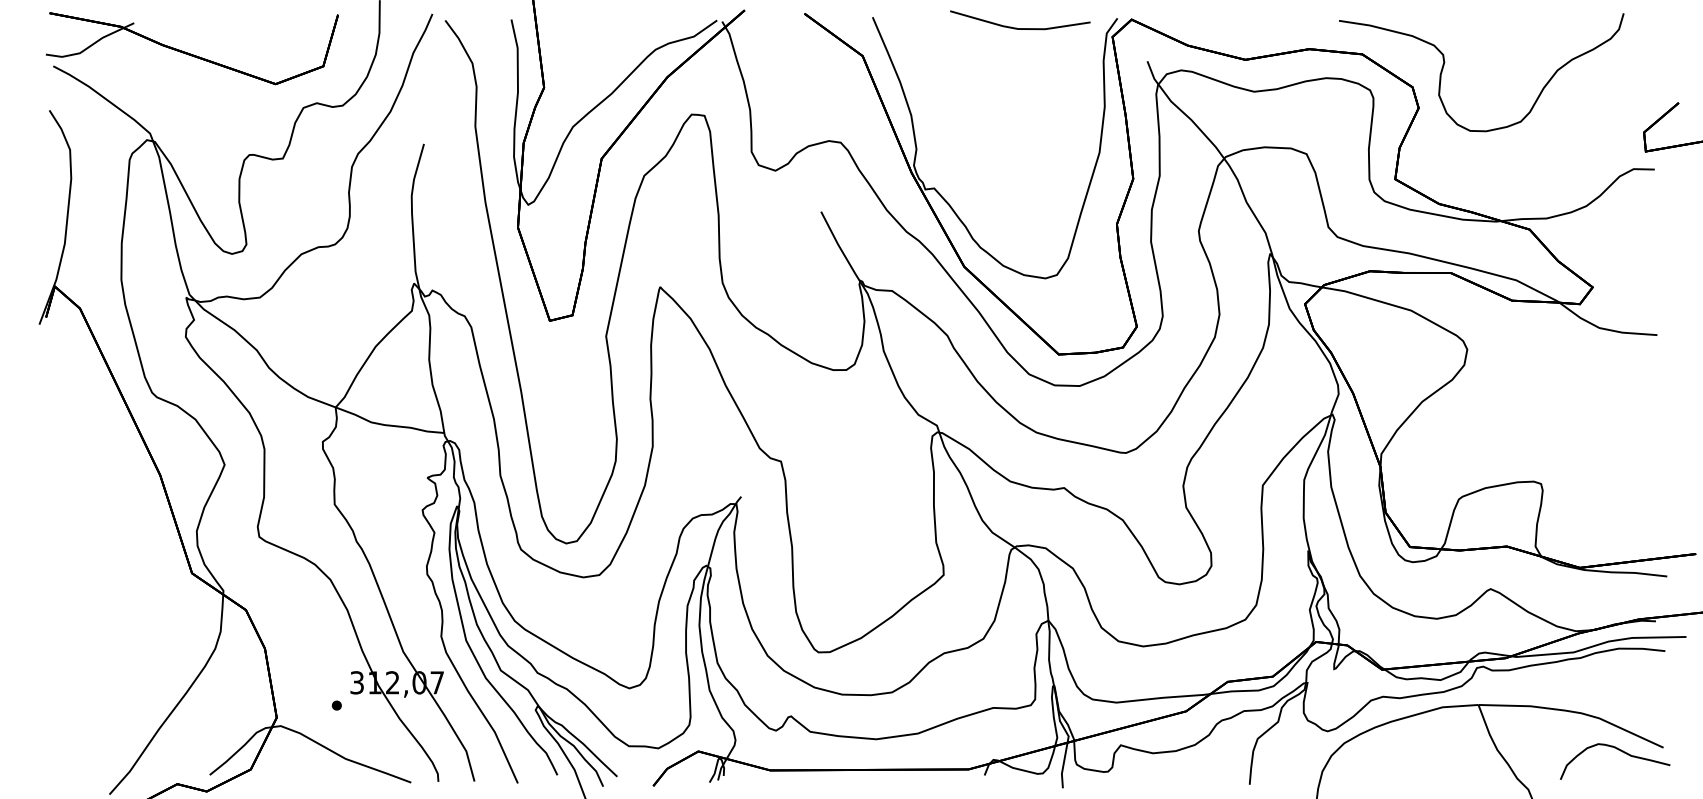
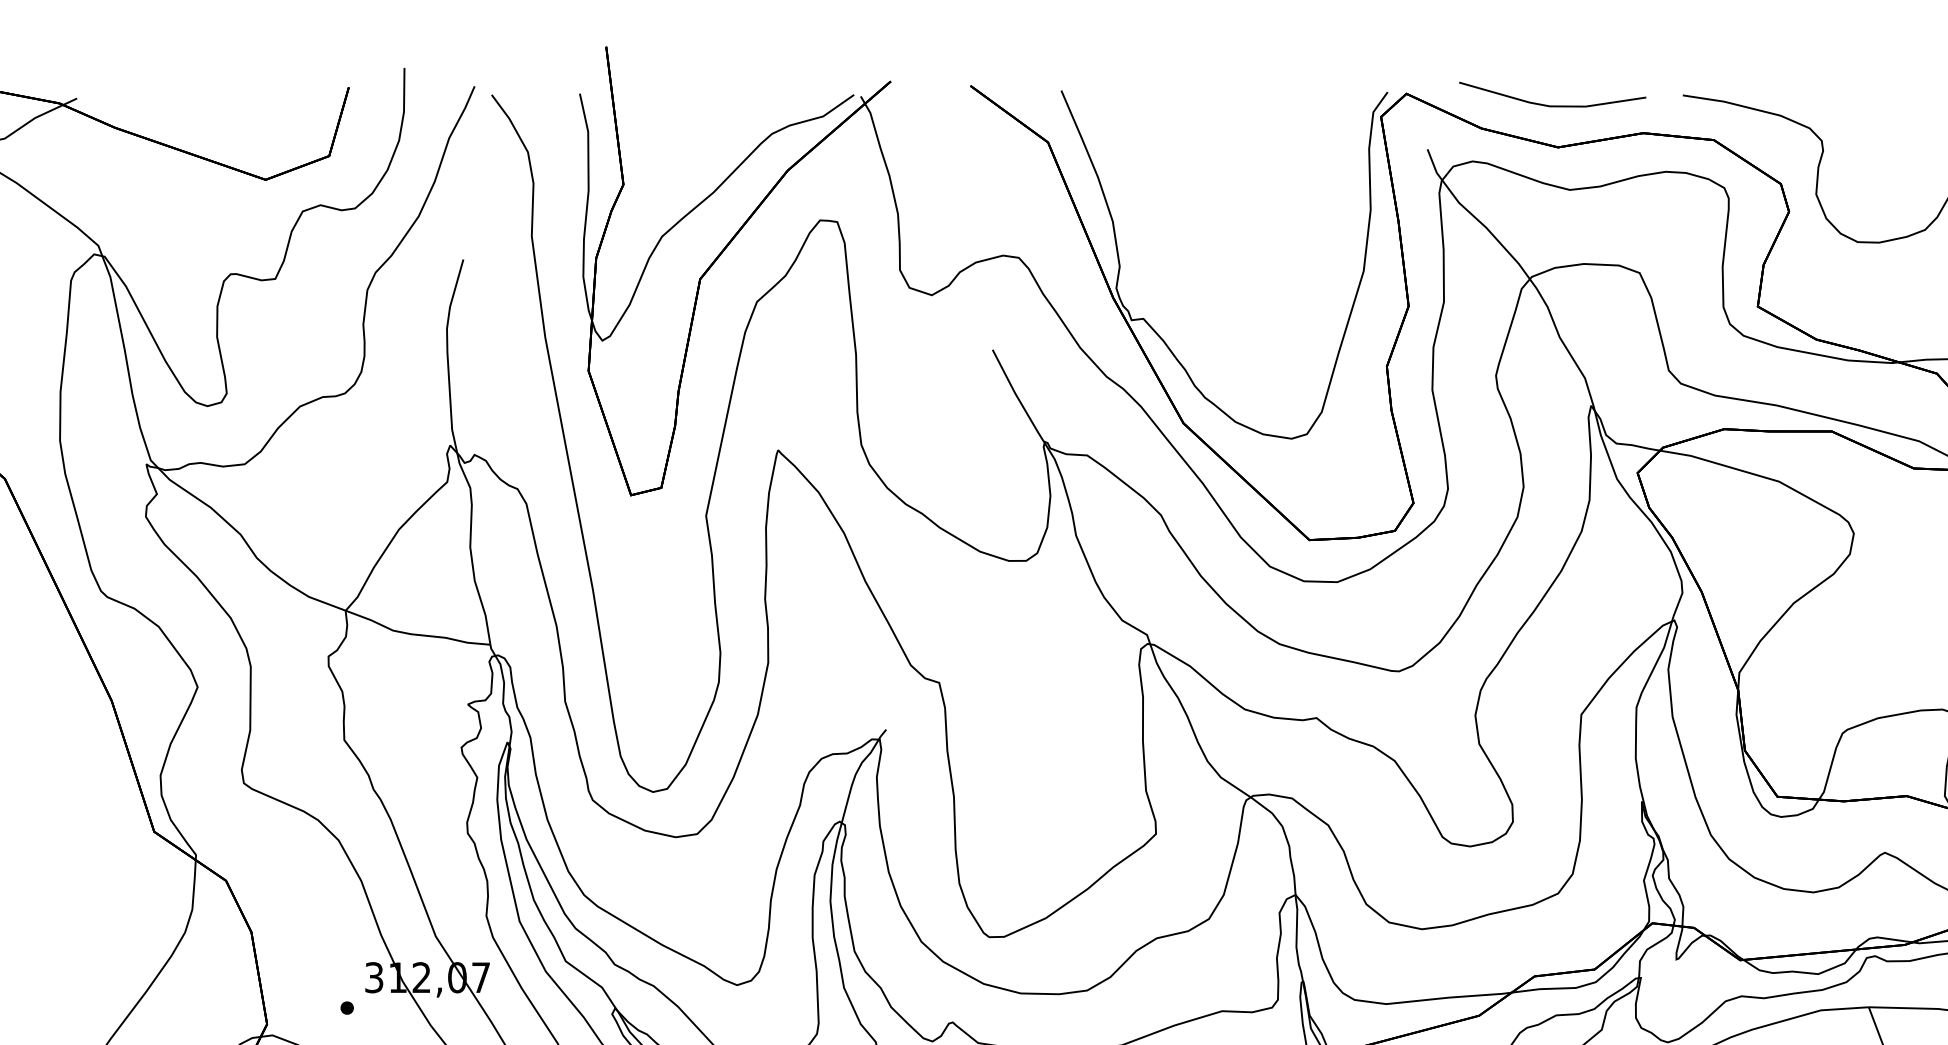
line: (1020, 28) -> (1552, 105), moved

